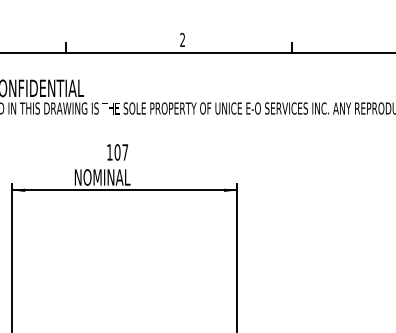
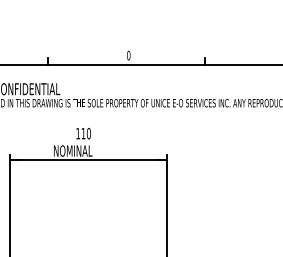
text: (182, 39) -> (128, 55), 2 -> 0
text: (120, 152) -> (85, 133), 107 -> 110

